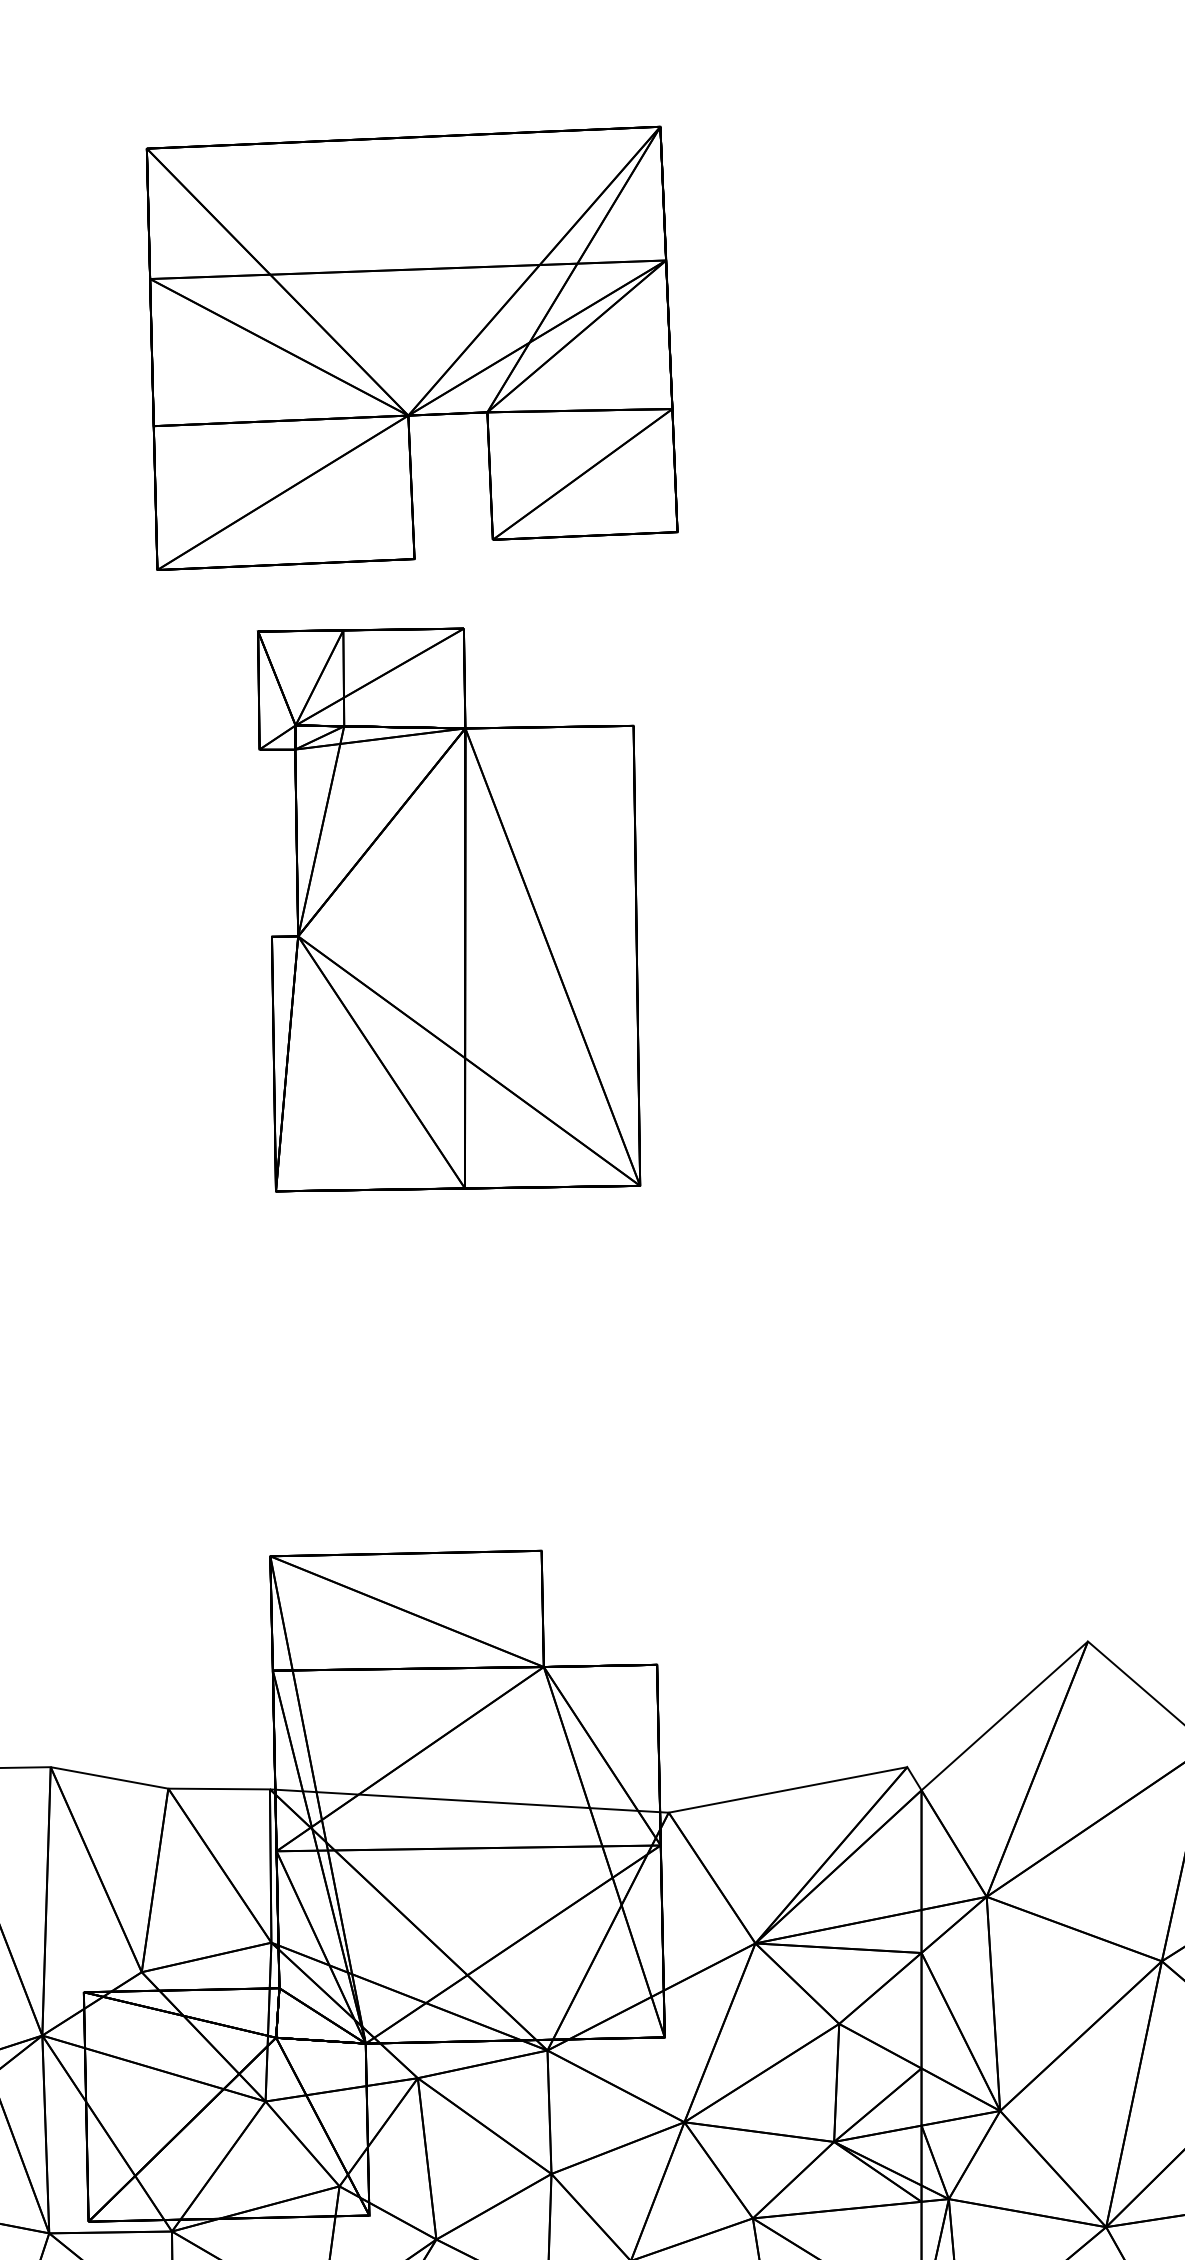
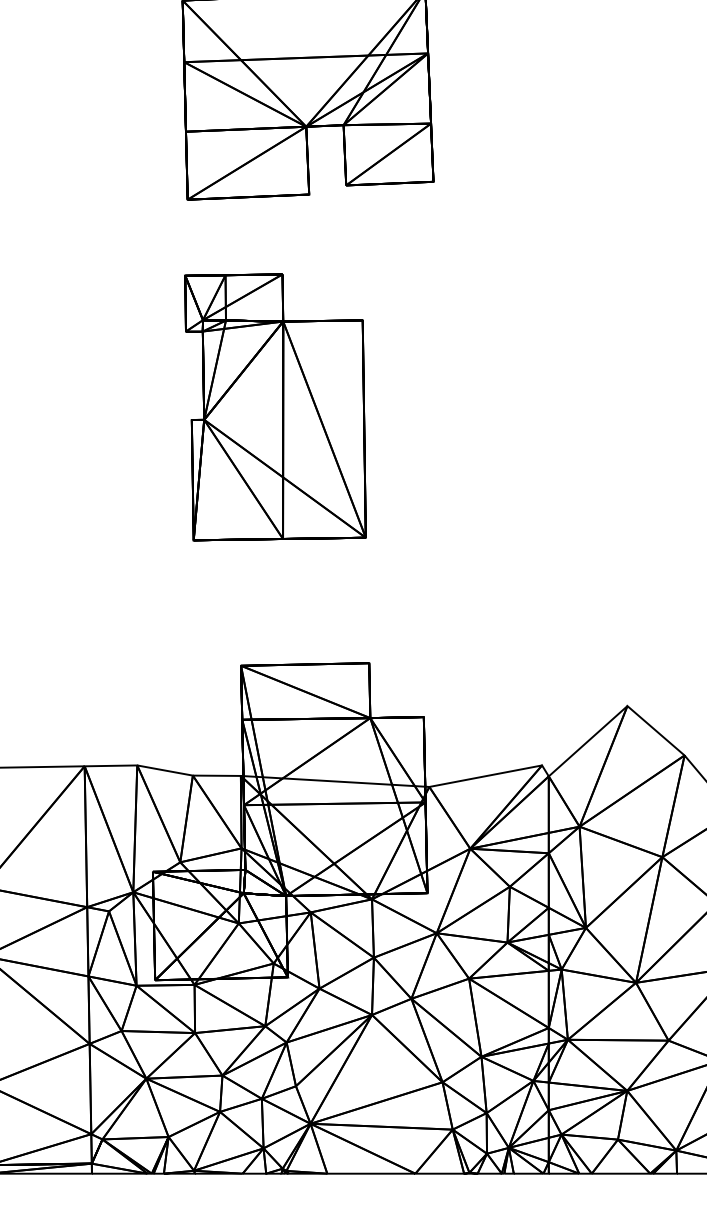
part: (449, 910) -> (275, 407), moved

